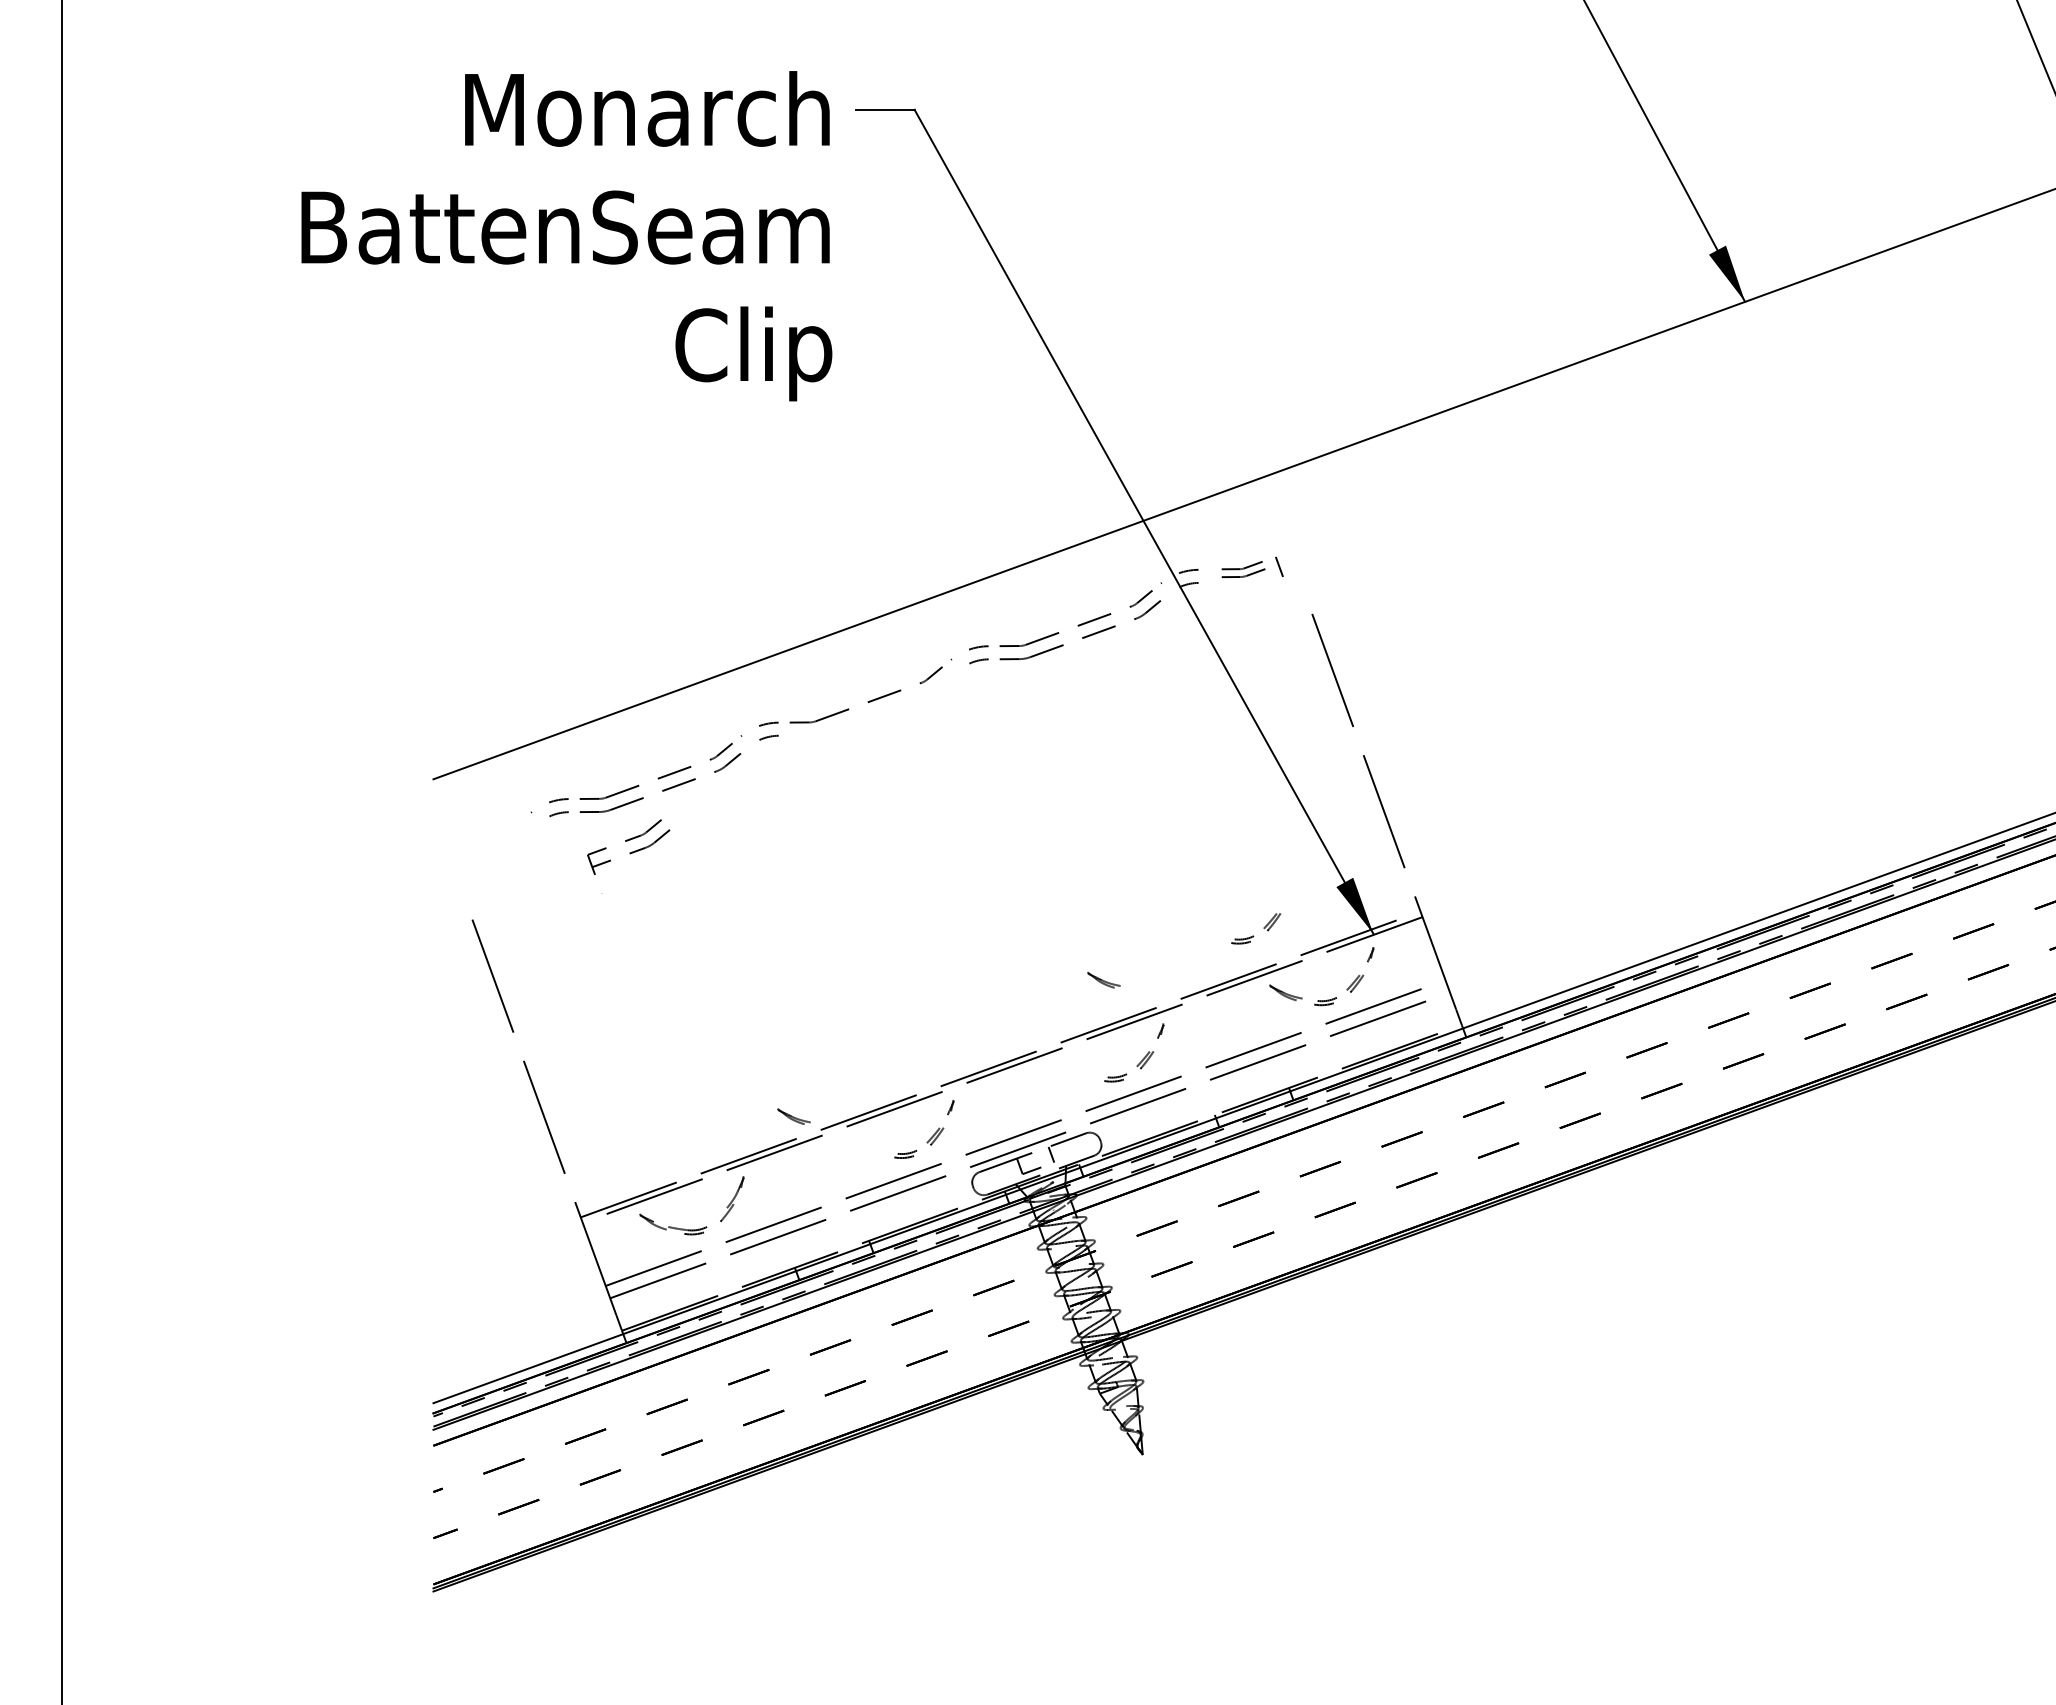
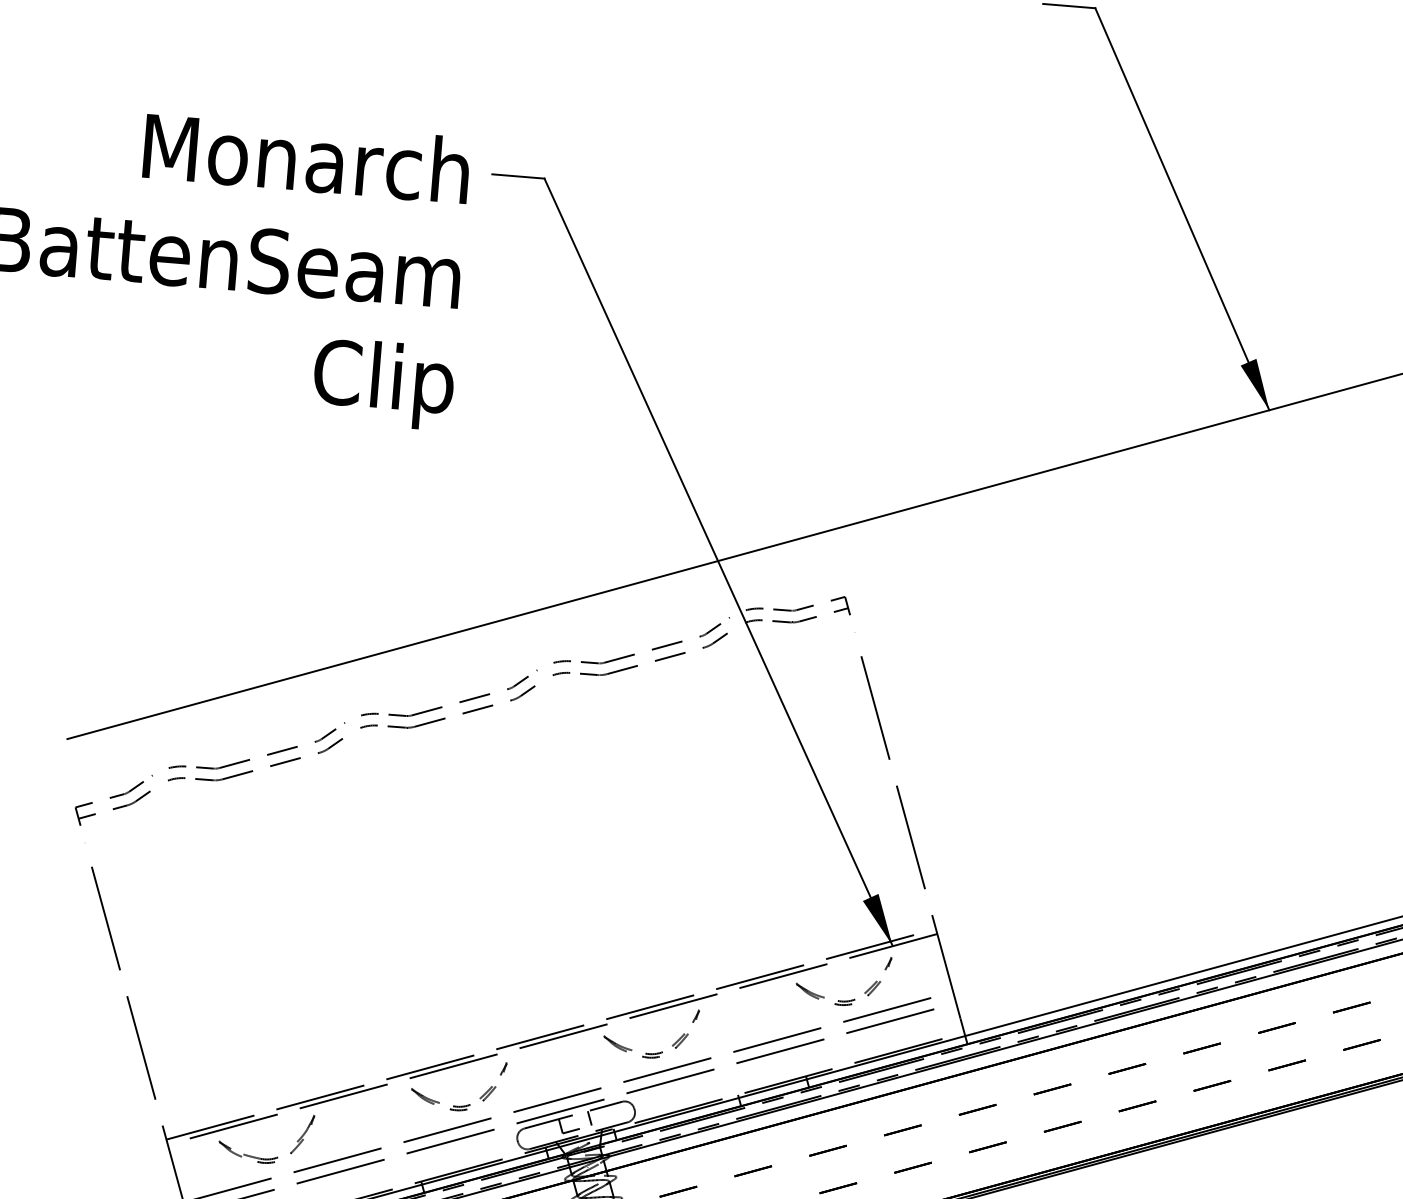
part: (1256, 568) -> (815, 611), size x1.67
part: (874, 712) -> (464, 711), added
part: (628, 856) -> (111, 811), moved
part: (1263, 928) -> (795, 932), removed
part: (1103, 979) -> (617, 1043), moved
part: (793, 1116) -> (425, 1096), moved

